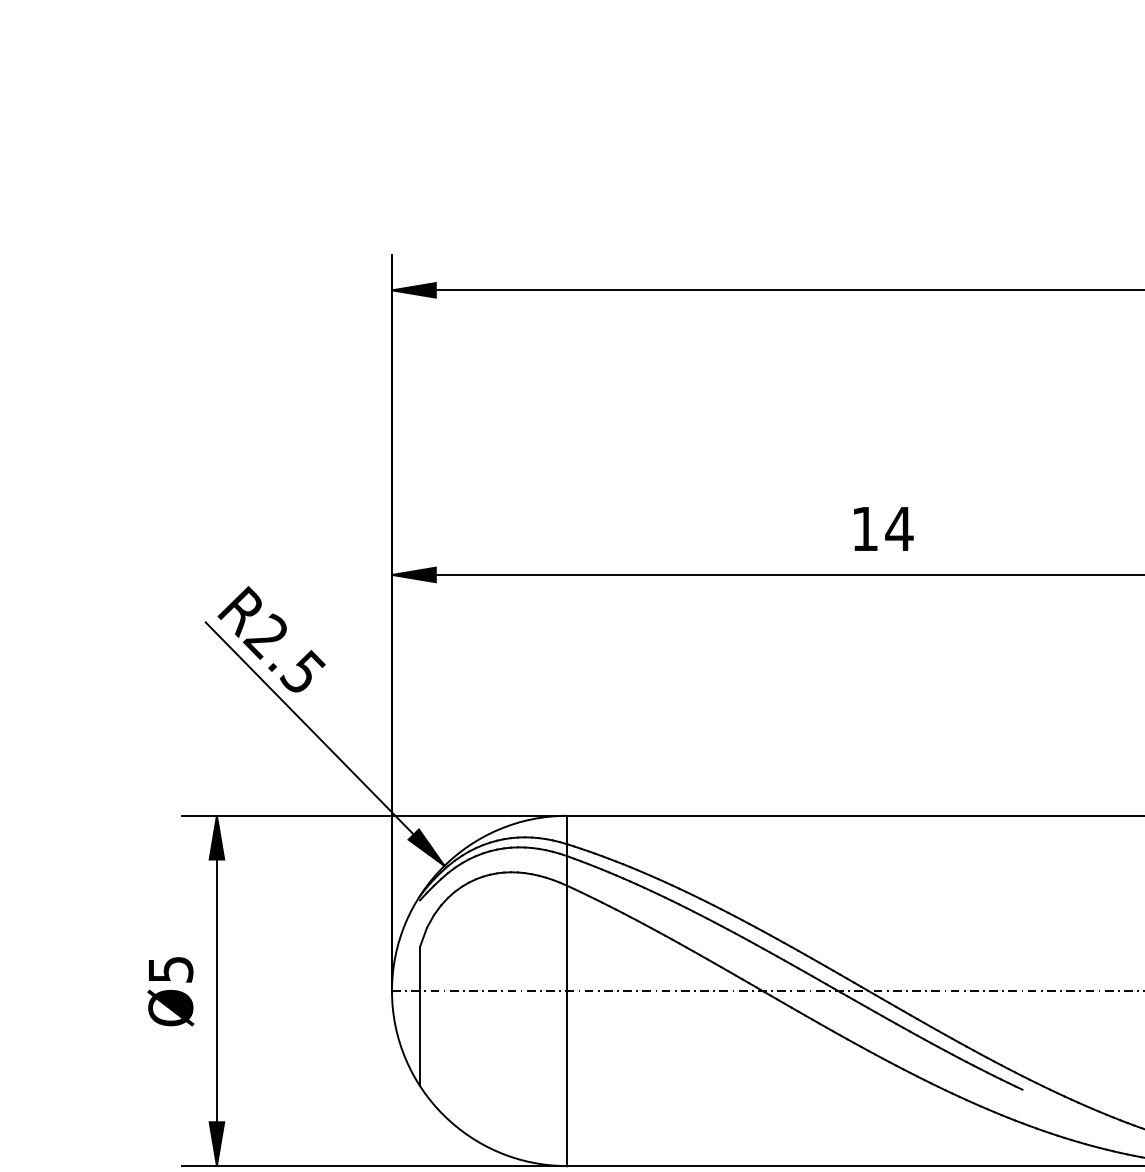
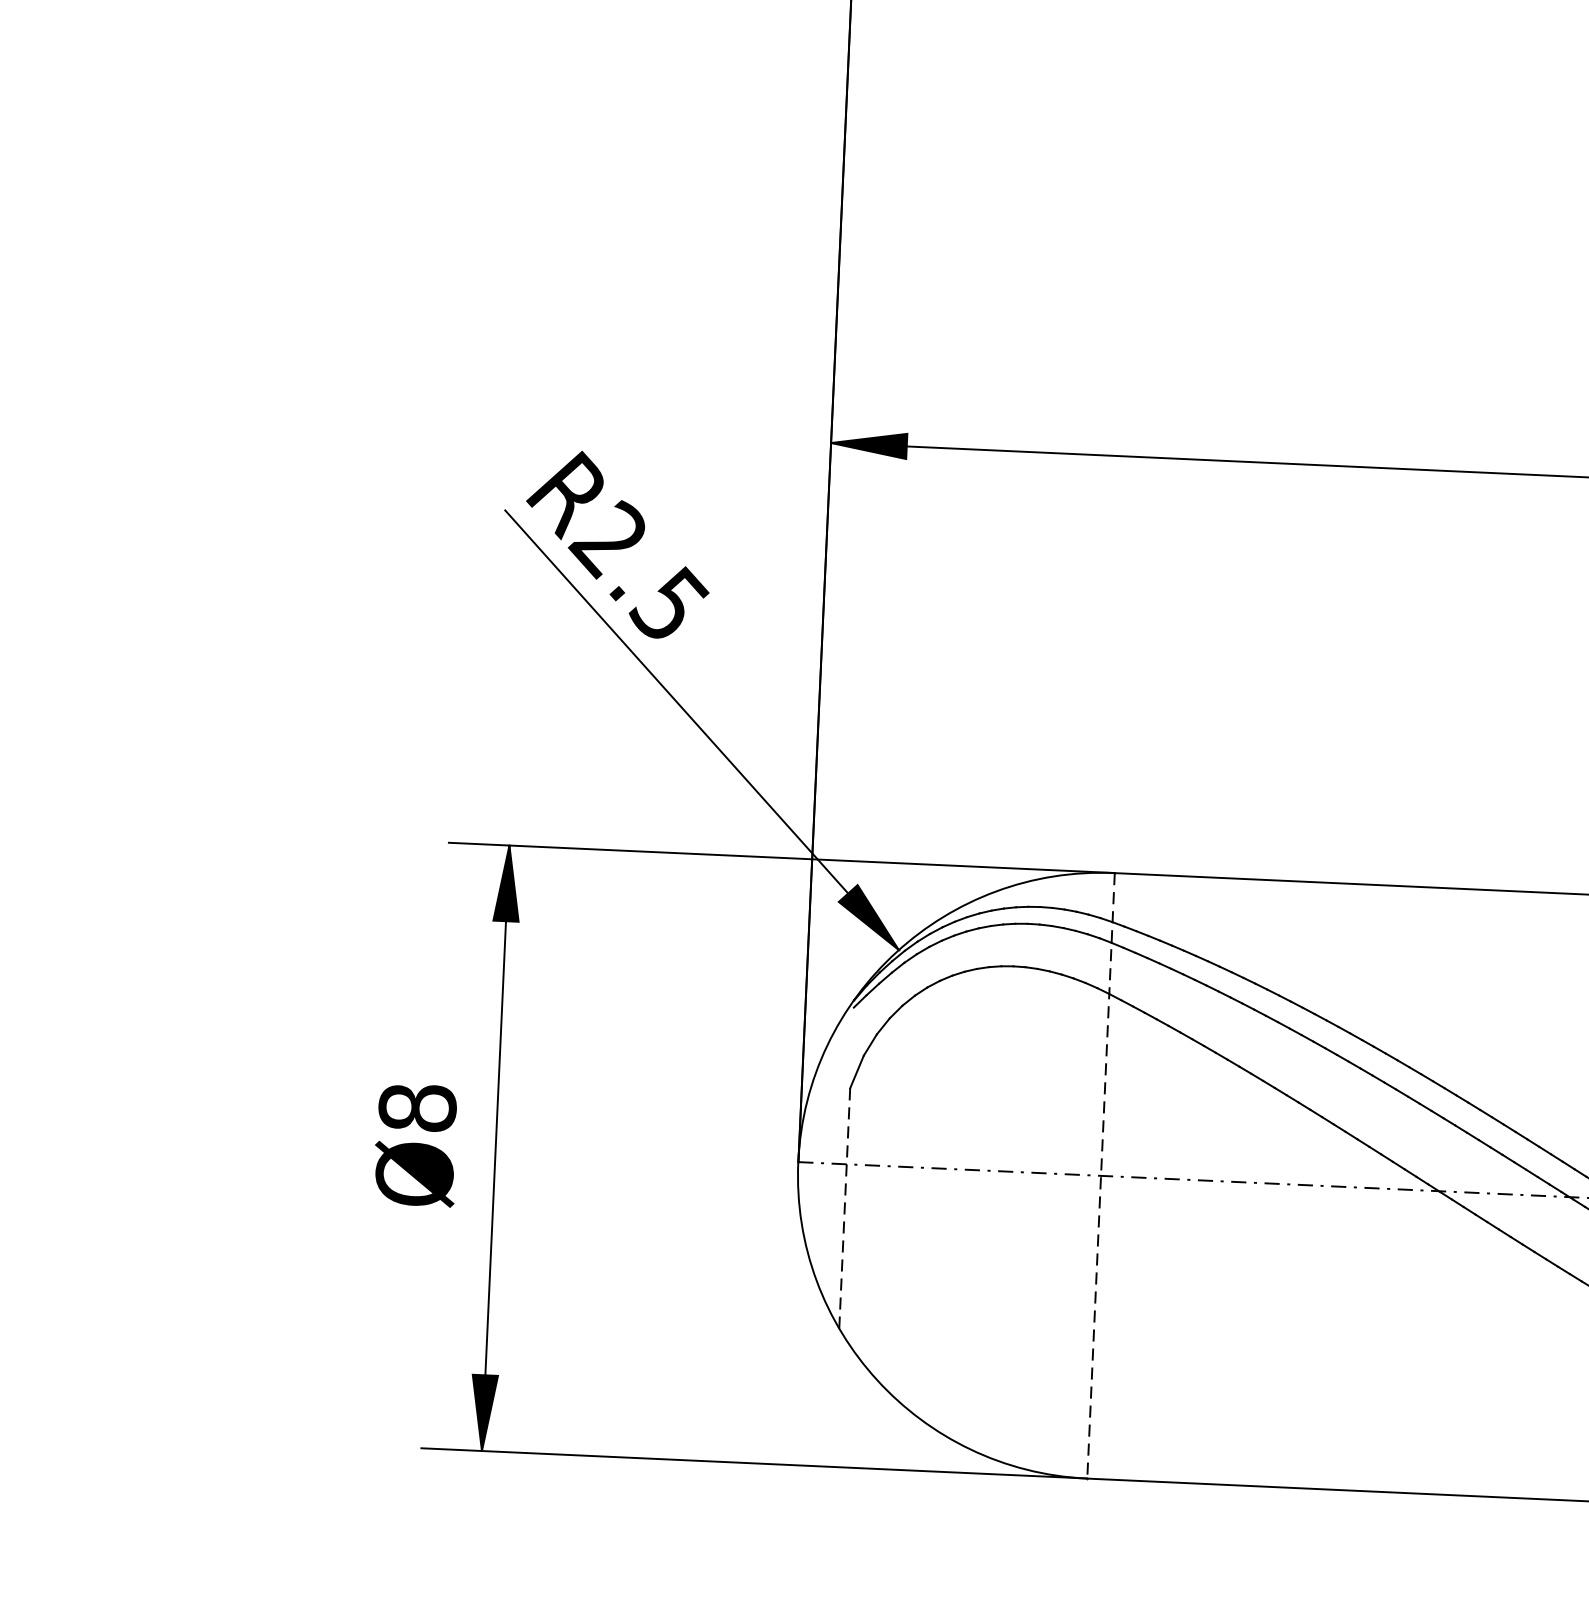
text: (170, 969) -> (417, 1107), Ø5 -> Ø8
line: (567, 991) -> (1101, 1176), solid -> dashed
line: (420, 1016) -> (845, 1208), solid -> dashed

